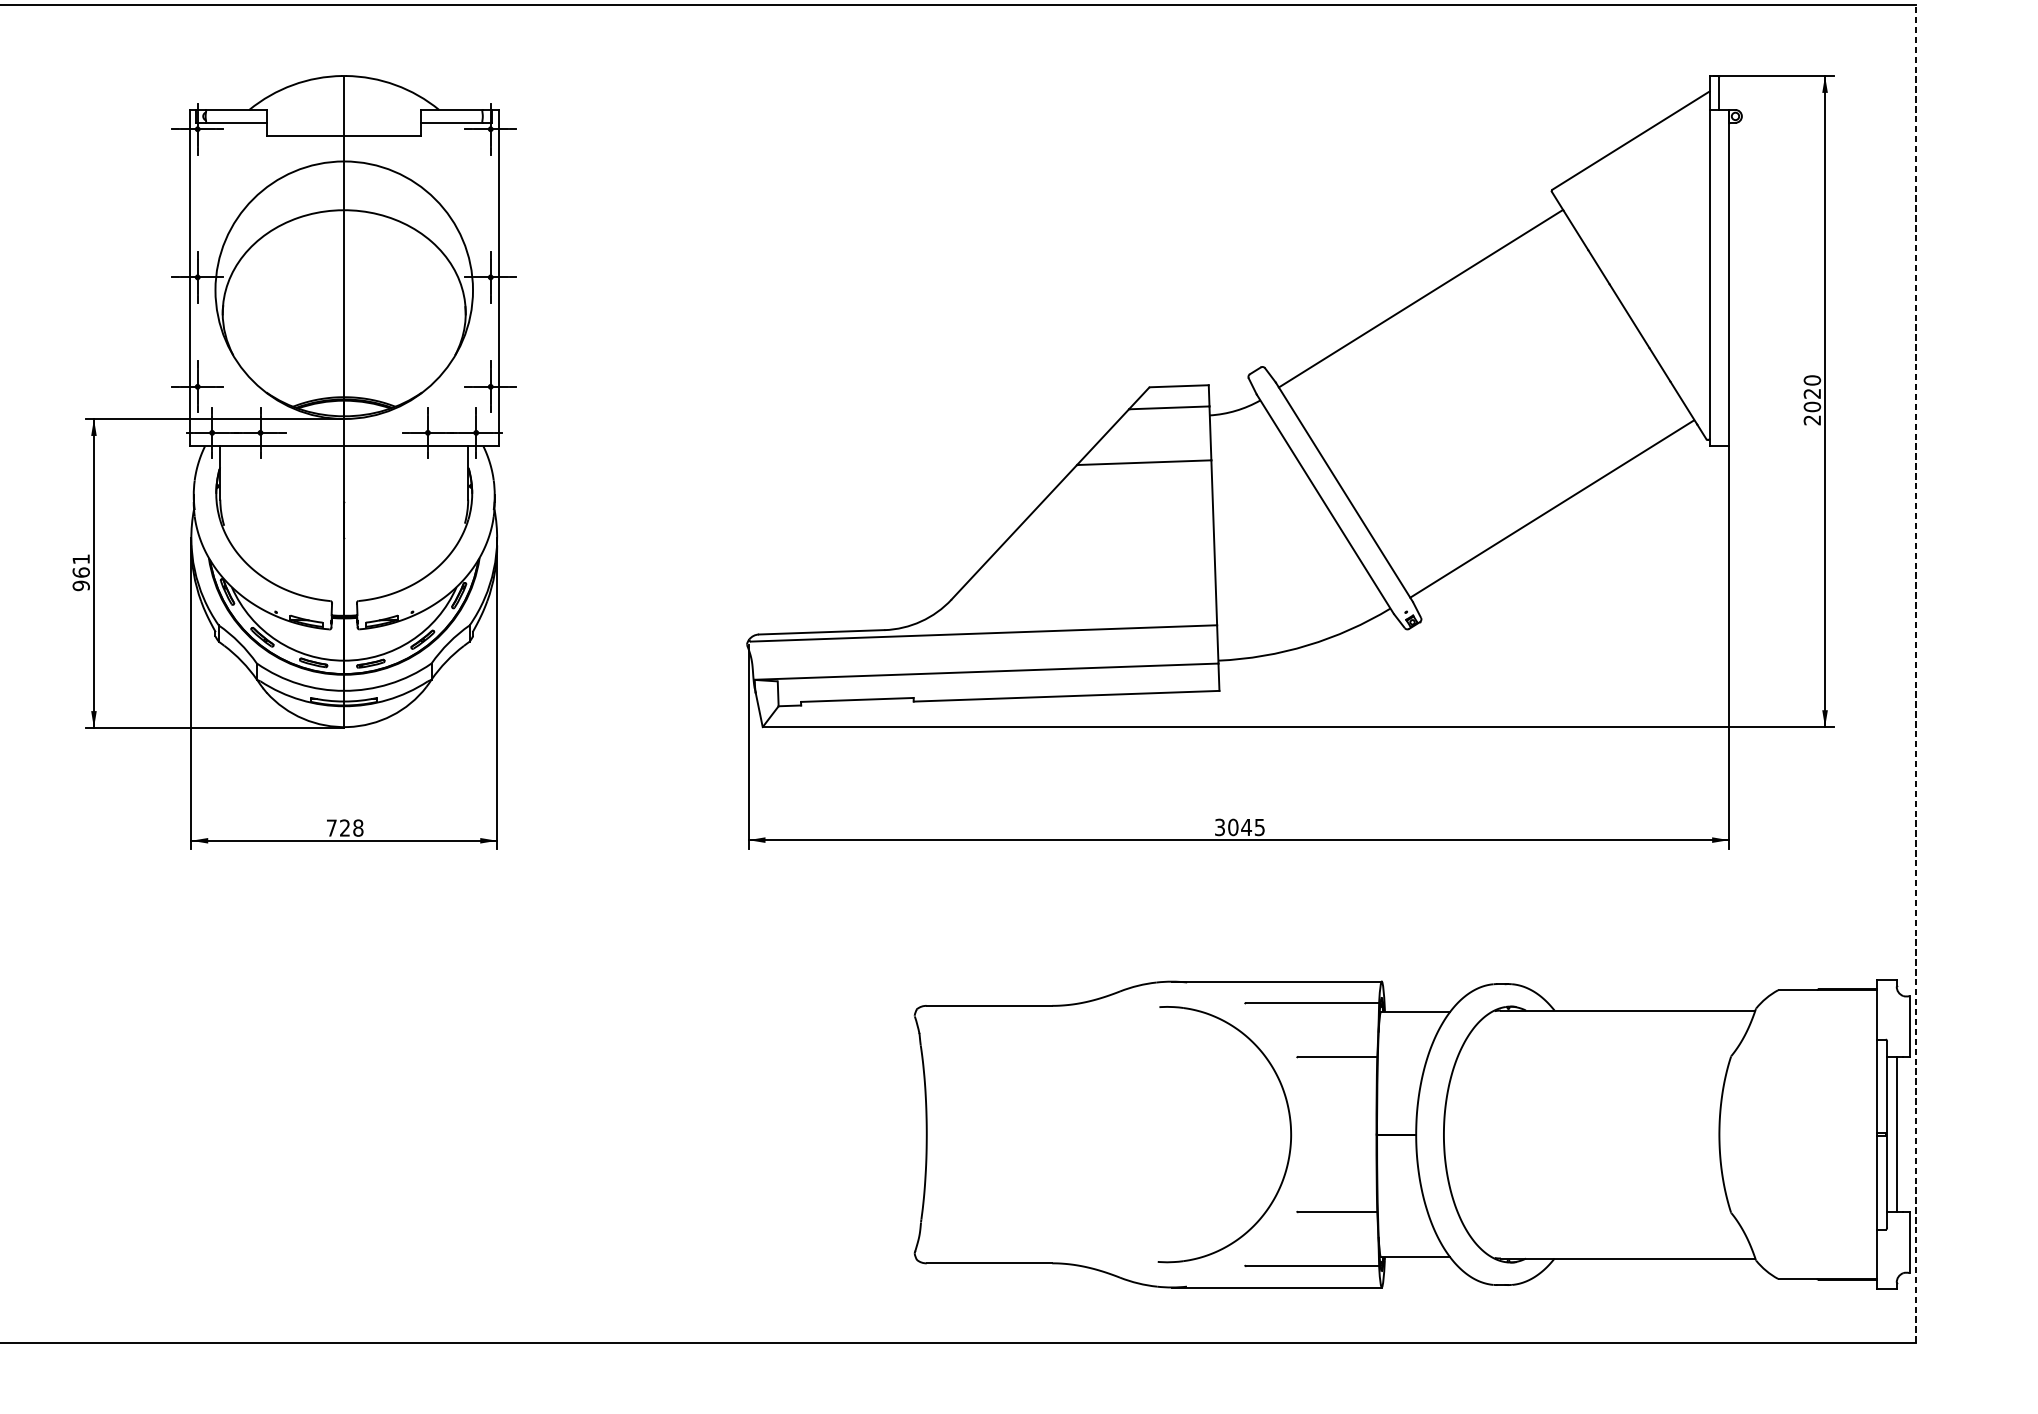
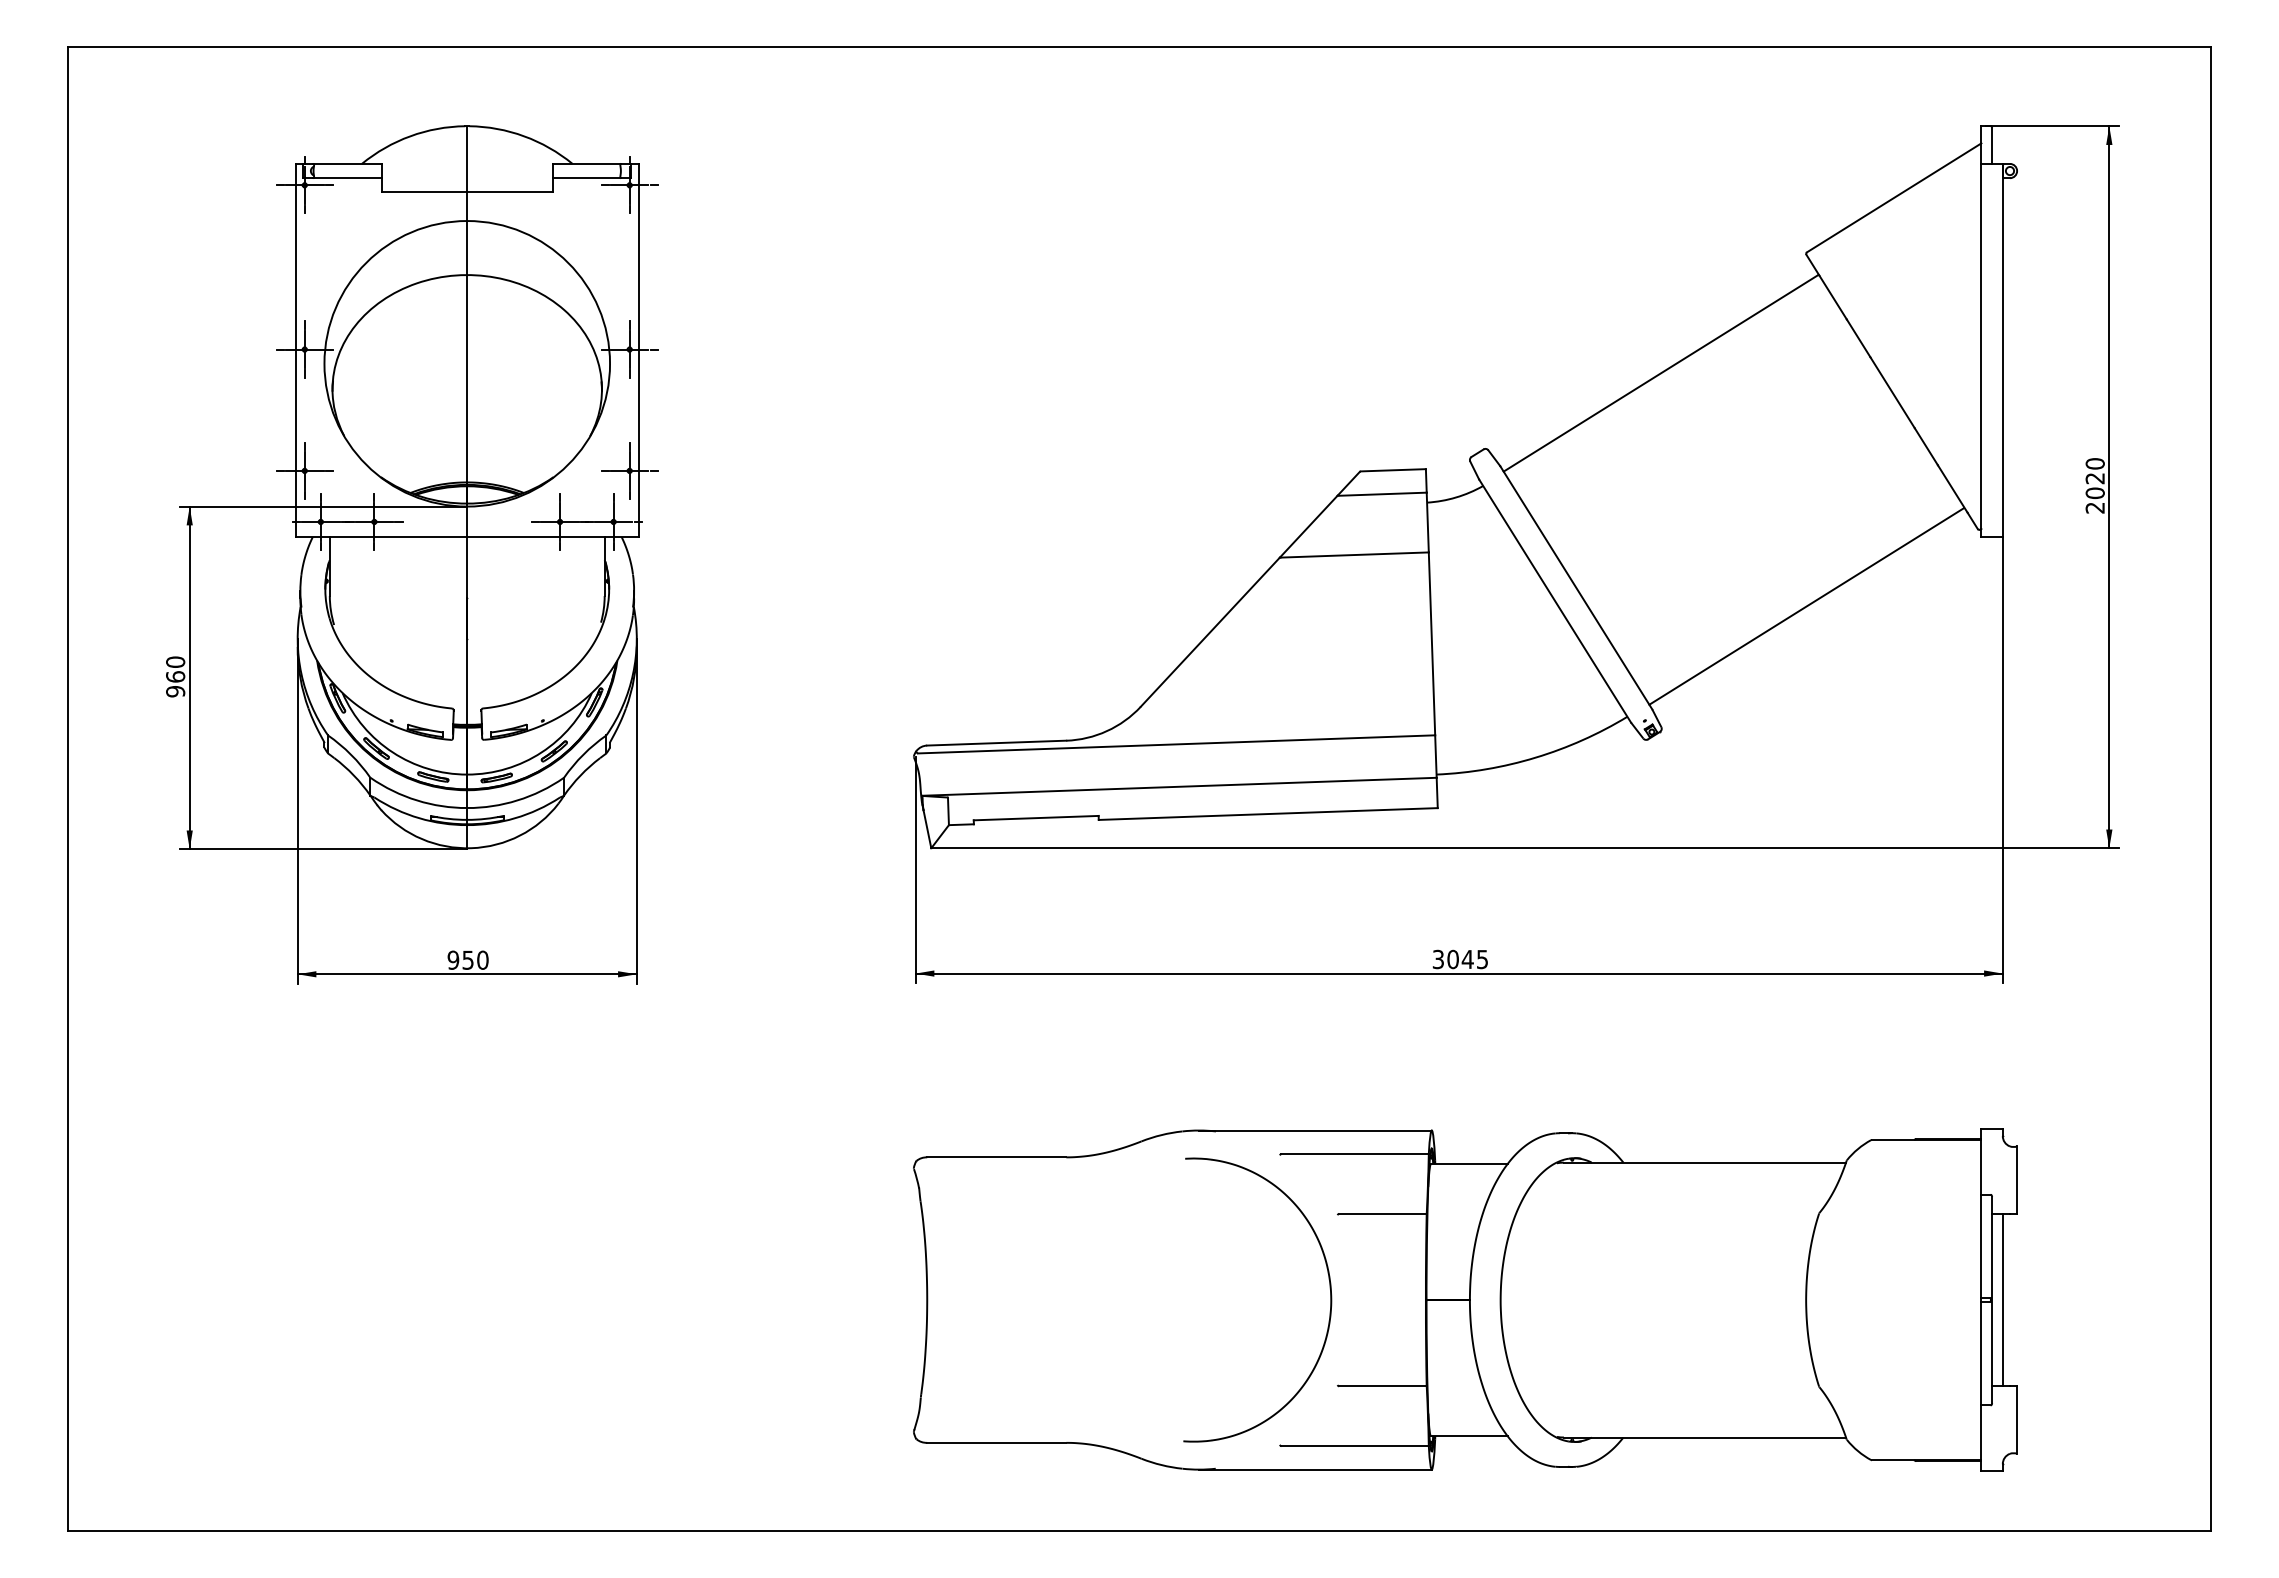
text: (81, 558) -> (175, 661), 961 -> 960
line: (1916, 674) -> (2210, 789), dashed -> solid
text: (344, 827) -> (467, 959), 728 -> 950
part: (1412, 1134) -> (1465, 1299), moved

